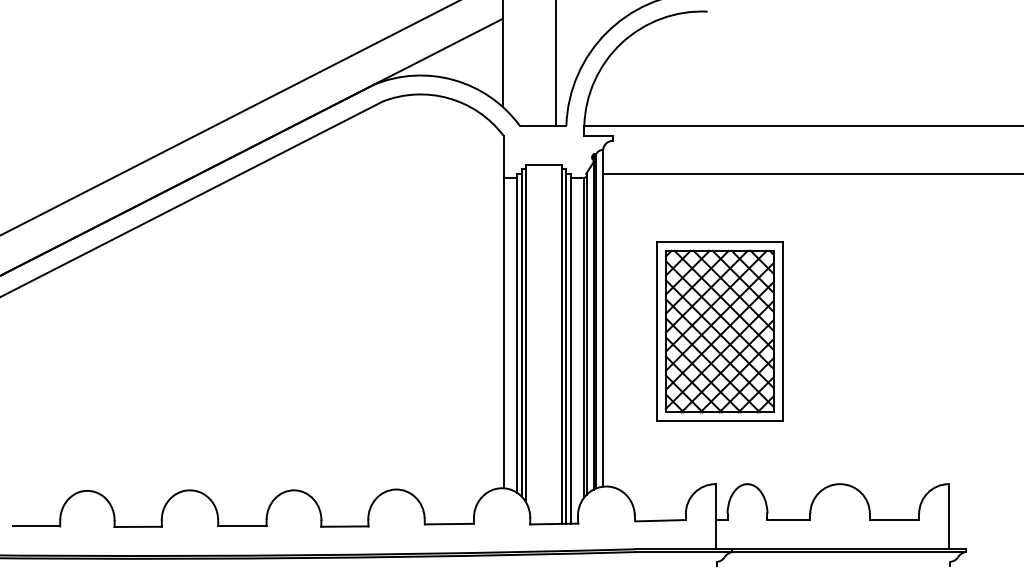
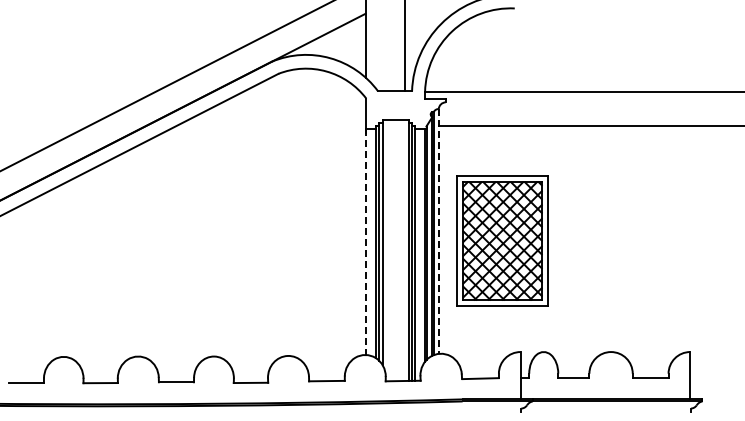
line: (602, 318) -> (438, 231), solid -> dashed
part: (719, 330) -> (502, 240), moved
line: (503, 333) -> (366, 242), solid -> dashed

